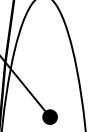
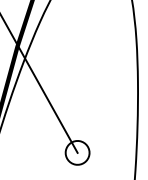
fill: (49, 117) -> (76, 153), removed

